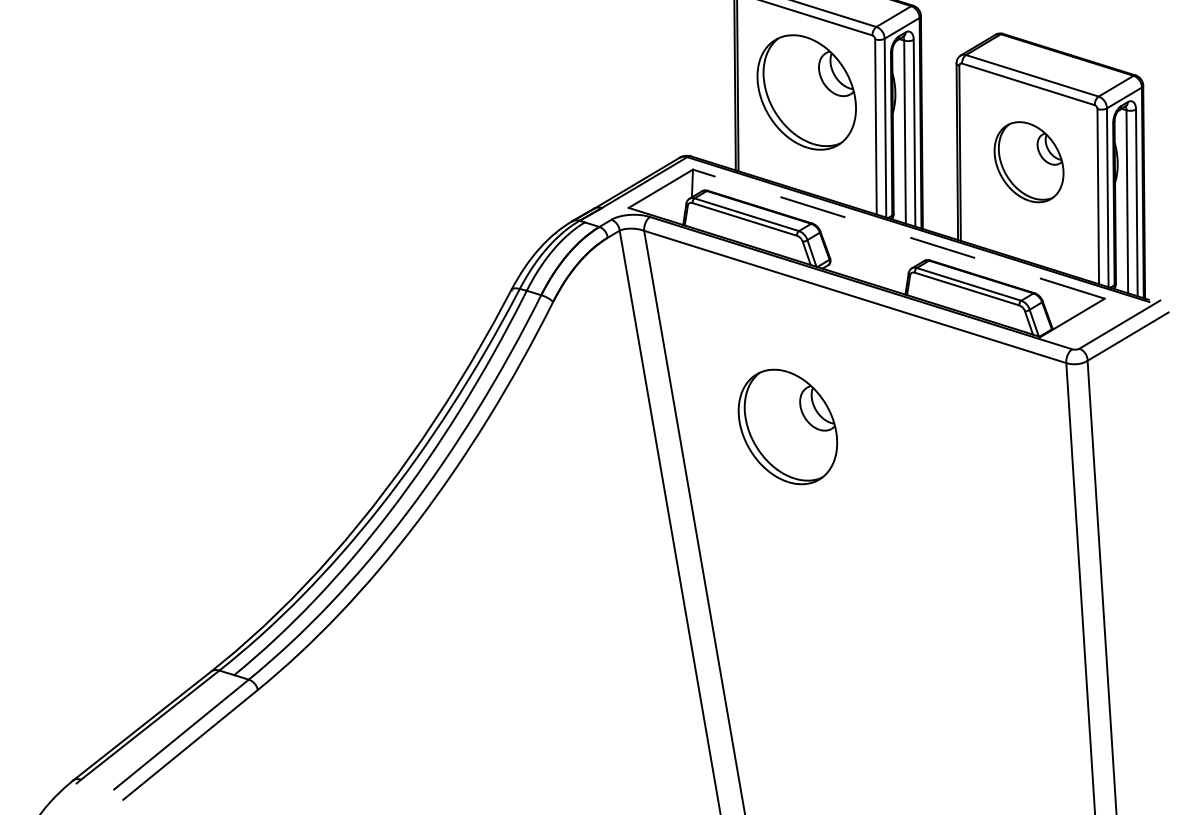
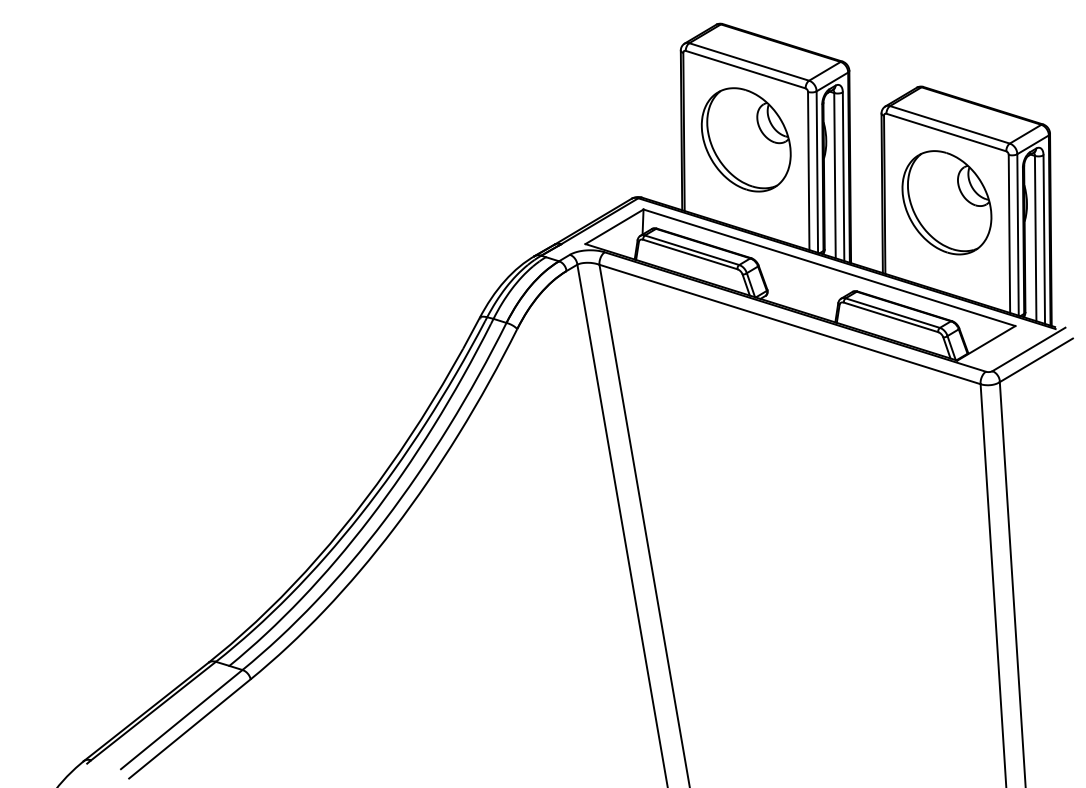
part: (1028, 161) -> (946, 202), size x1.43
line: (898, 233) -> (829, 267), dashed -> solid
part: (787, 426) -> (728, 441), removed

